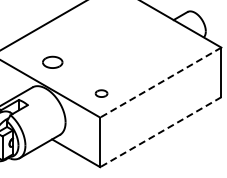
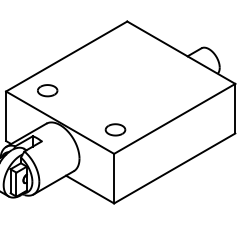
part: (52, 62) -> (47, 90), moved
line: (160, 82) -> (174, 118), dashed -> solid
part: (101, 93) -> (115, 129), size x1.67
line: (160, 132) -> (174, 168), dashed -> solid

